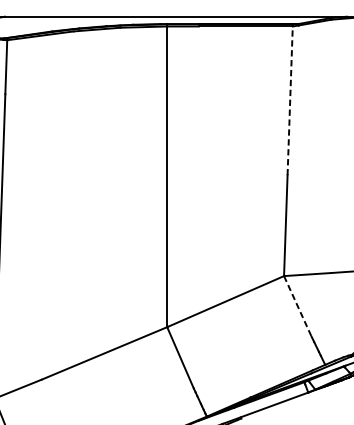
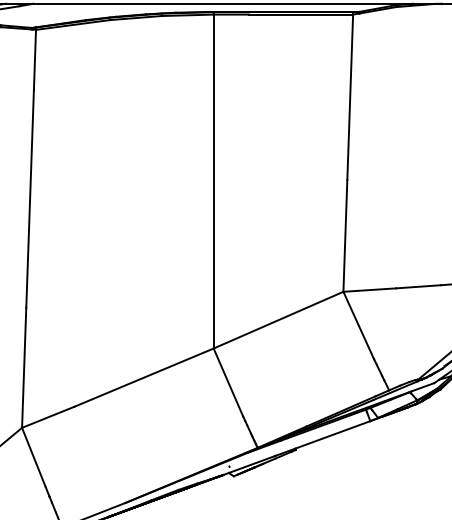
line: (290, 101) -> (350, 97), dashed -> solid
line: (297, 307) -> (358, 326), dashed -> solid

